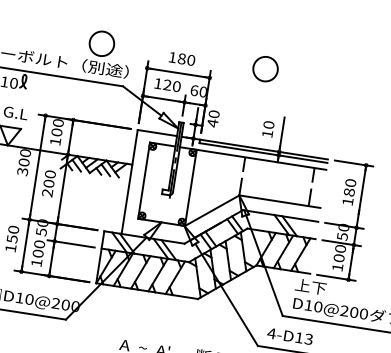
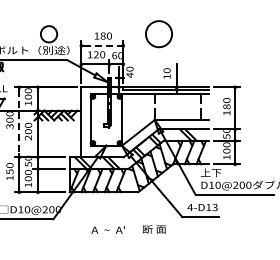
circle: (265, 69) -> (159, 34), size x1.6
line: (178, 72) -> (102, 45), solid -> dashed
line: (37, 168) -> (19, 122), solid -> dashed

